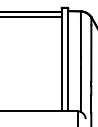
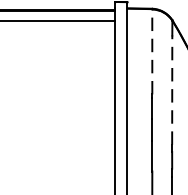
line: (80, 33) -> (151, 51), solid -> dashed
line: (91, 53) -> (172, 89), solid -> dashed

